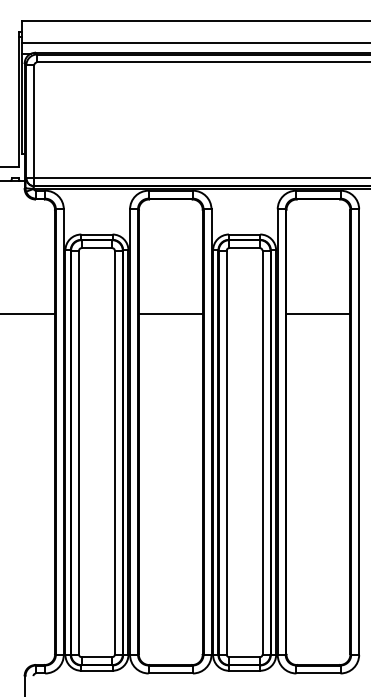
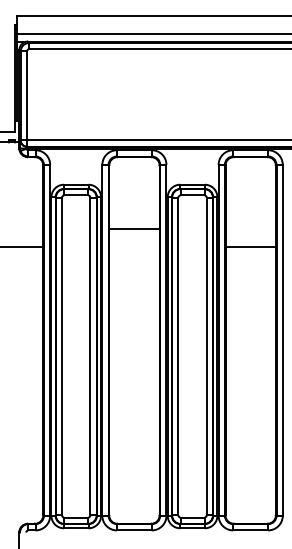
line: (170, 314) -> (134, 229), moved

